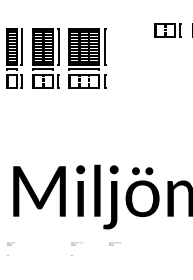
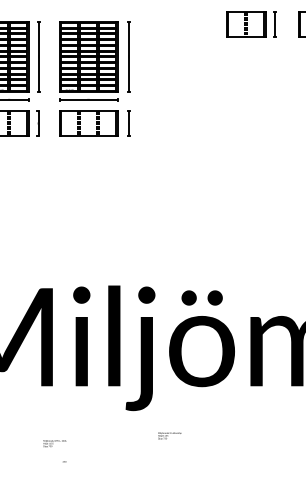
text: (76, 243) -> (54, 442), moved
text: (114, 243) -> (168, 434), moved

